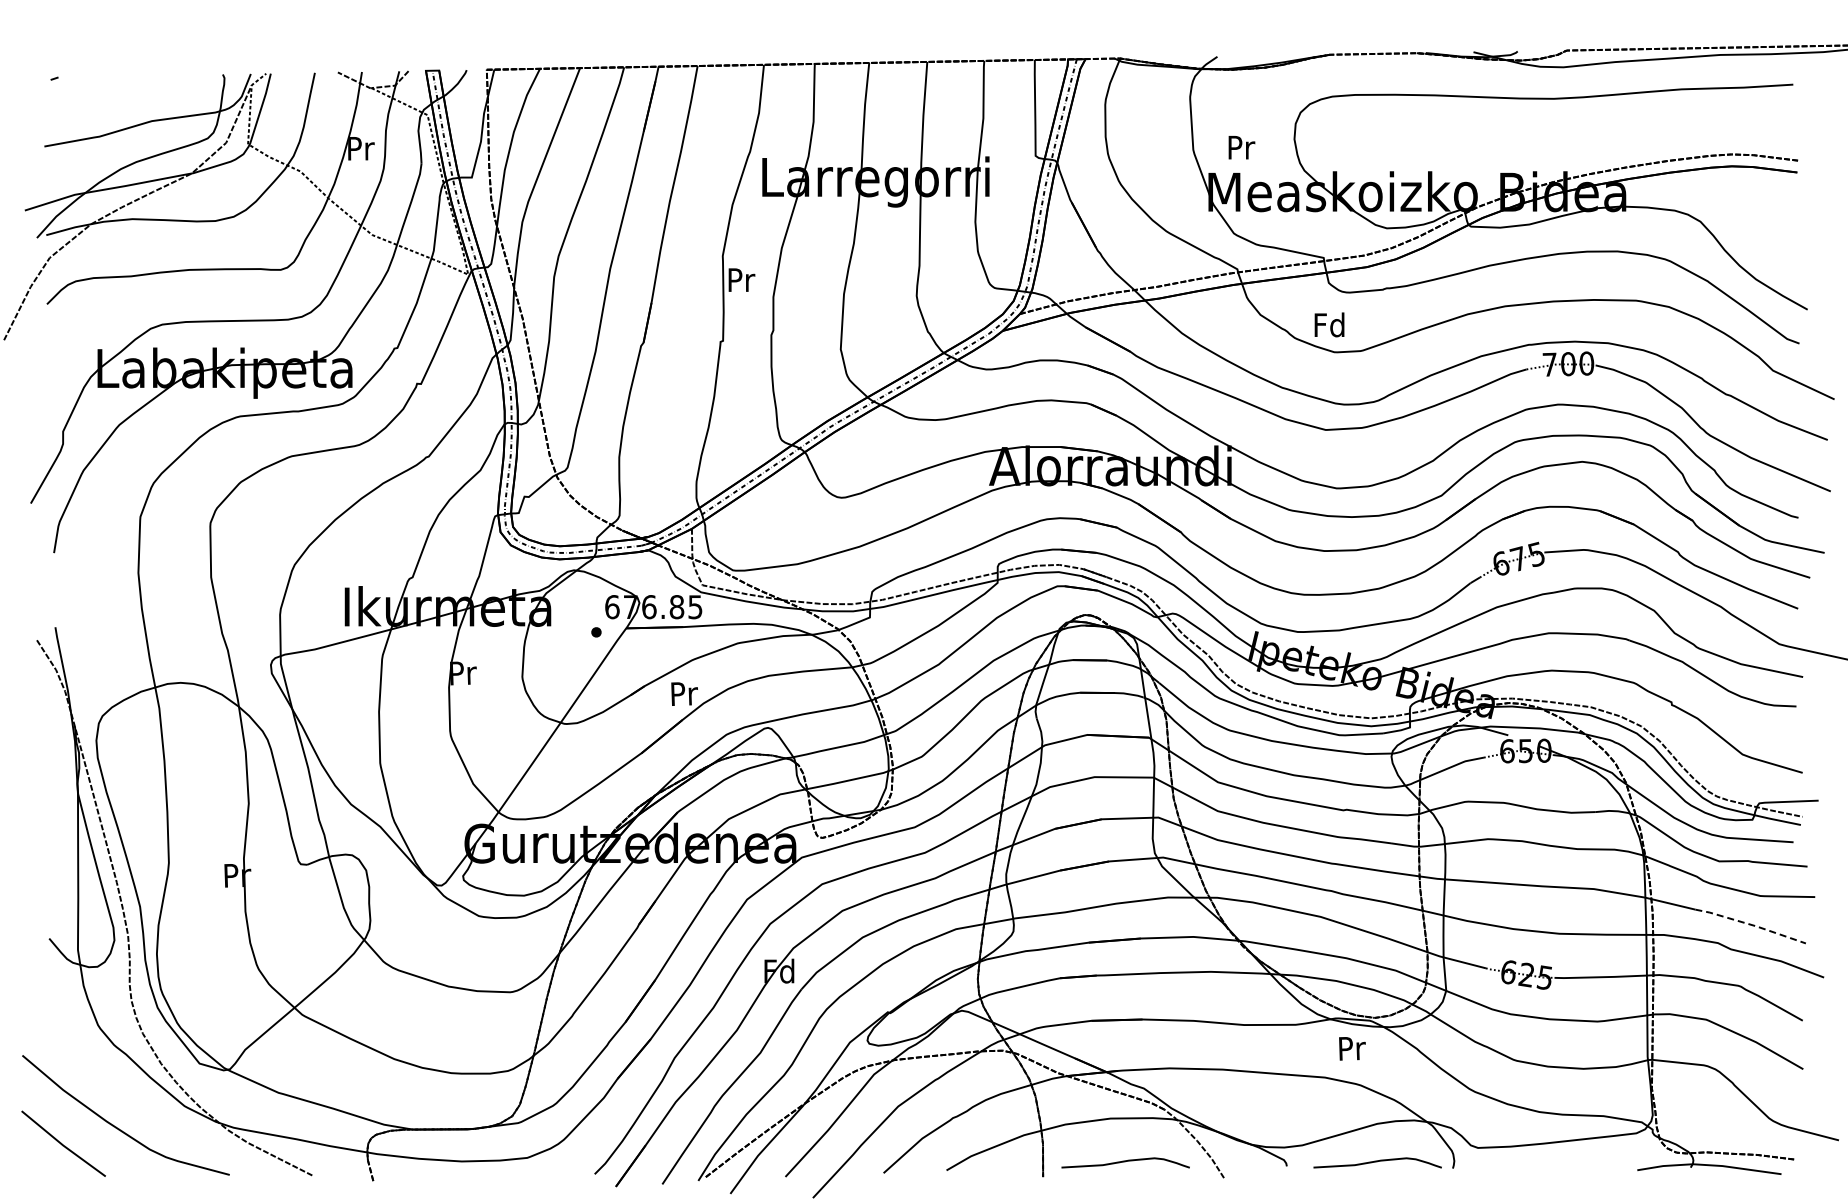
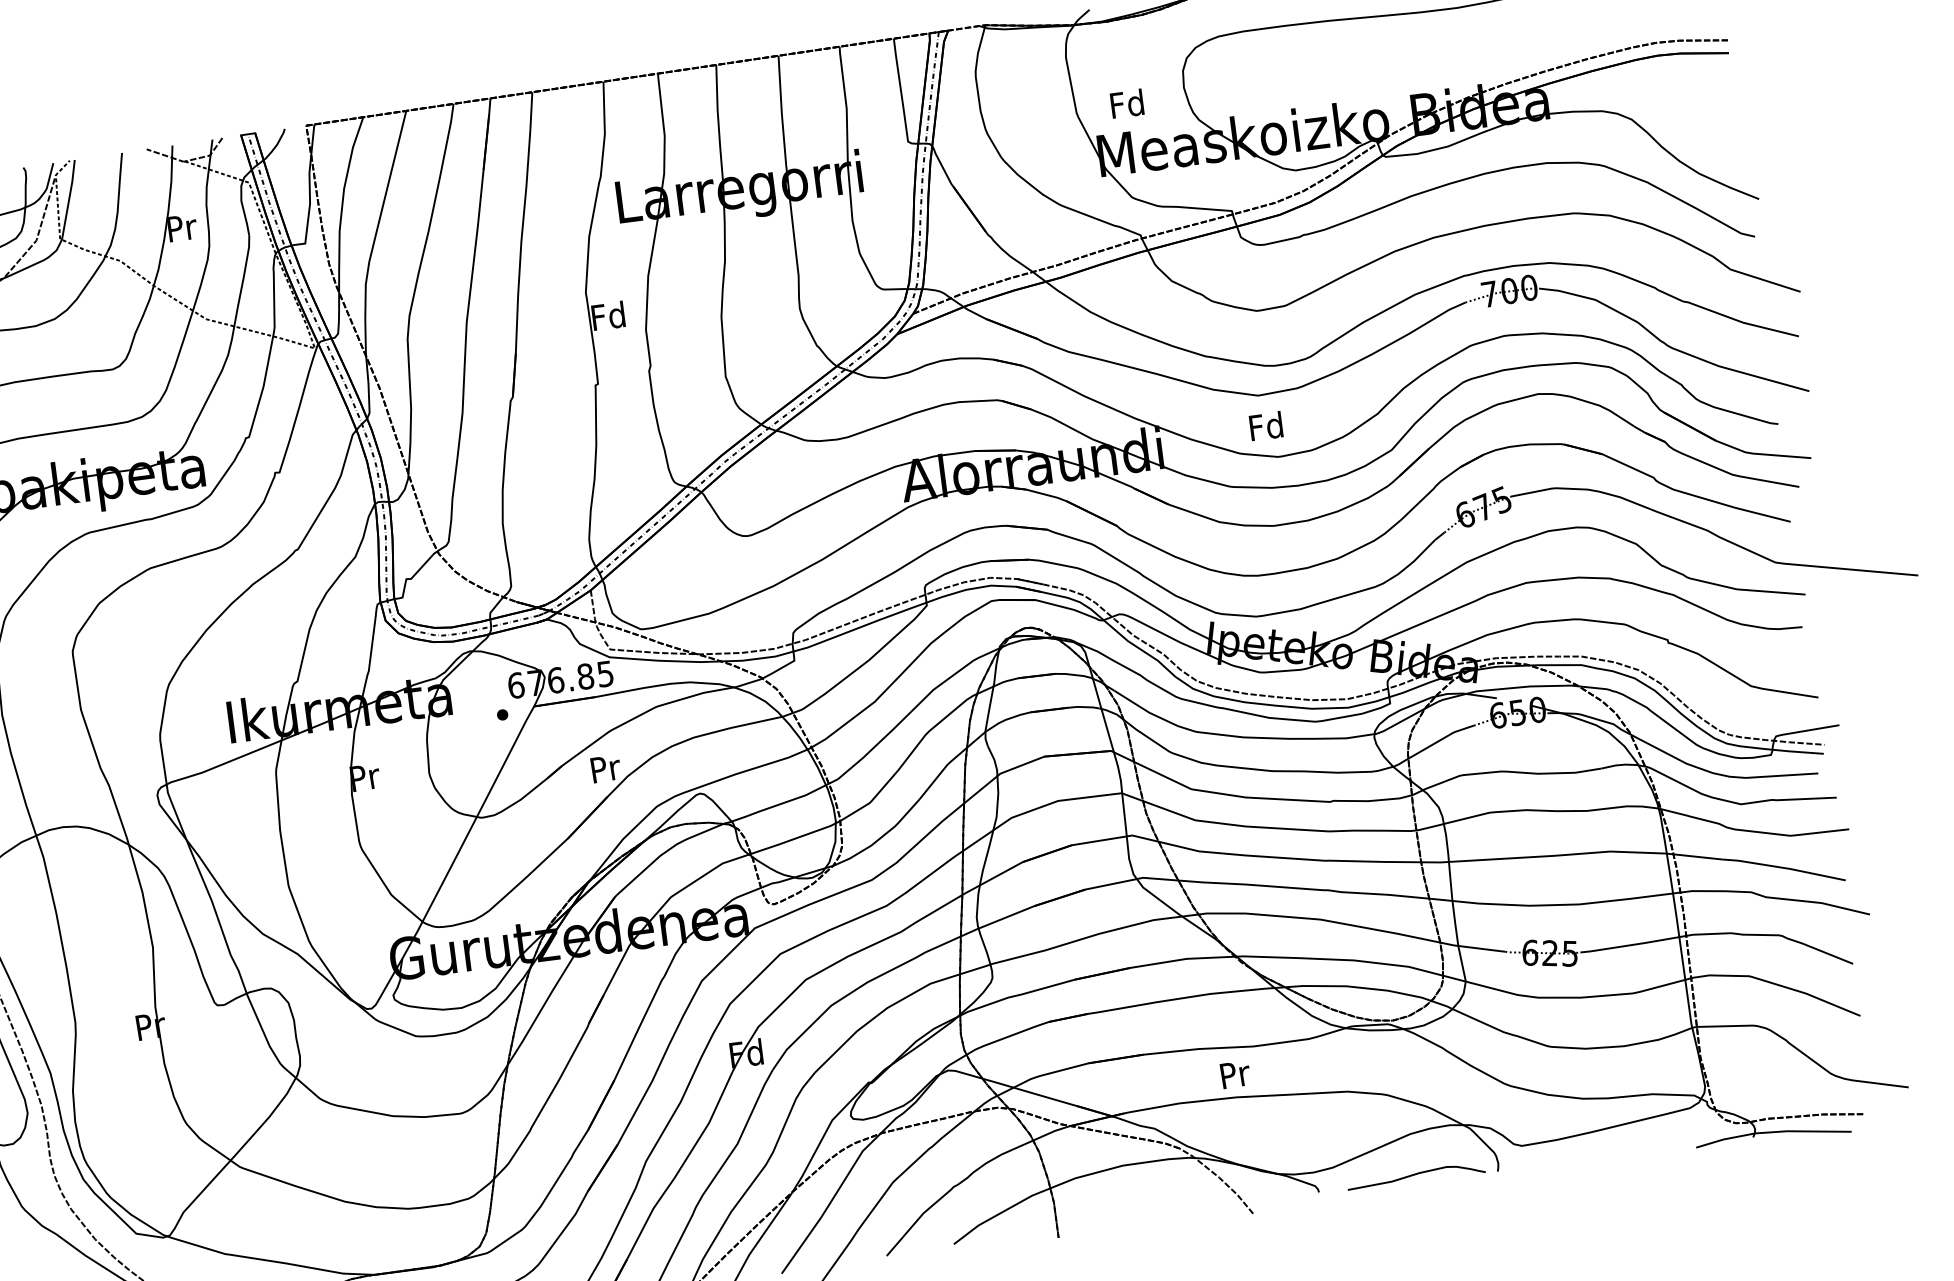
text: (1240, 147) -> (1127, 104), Pr -> Fd
text: (740, 279) -> (608, 315), Pr -> Fd
text: (1329, 324) -> (1266, 425), moved
line: (1751, 925) -> (1784, 868), dashed -> solid
text: (1352, 1048) -> (1235, 1074), moved
curve: (1125, 1162) -> (1145, 1210), removed

